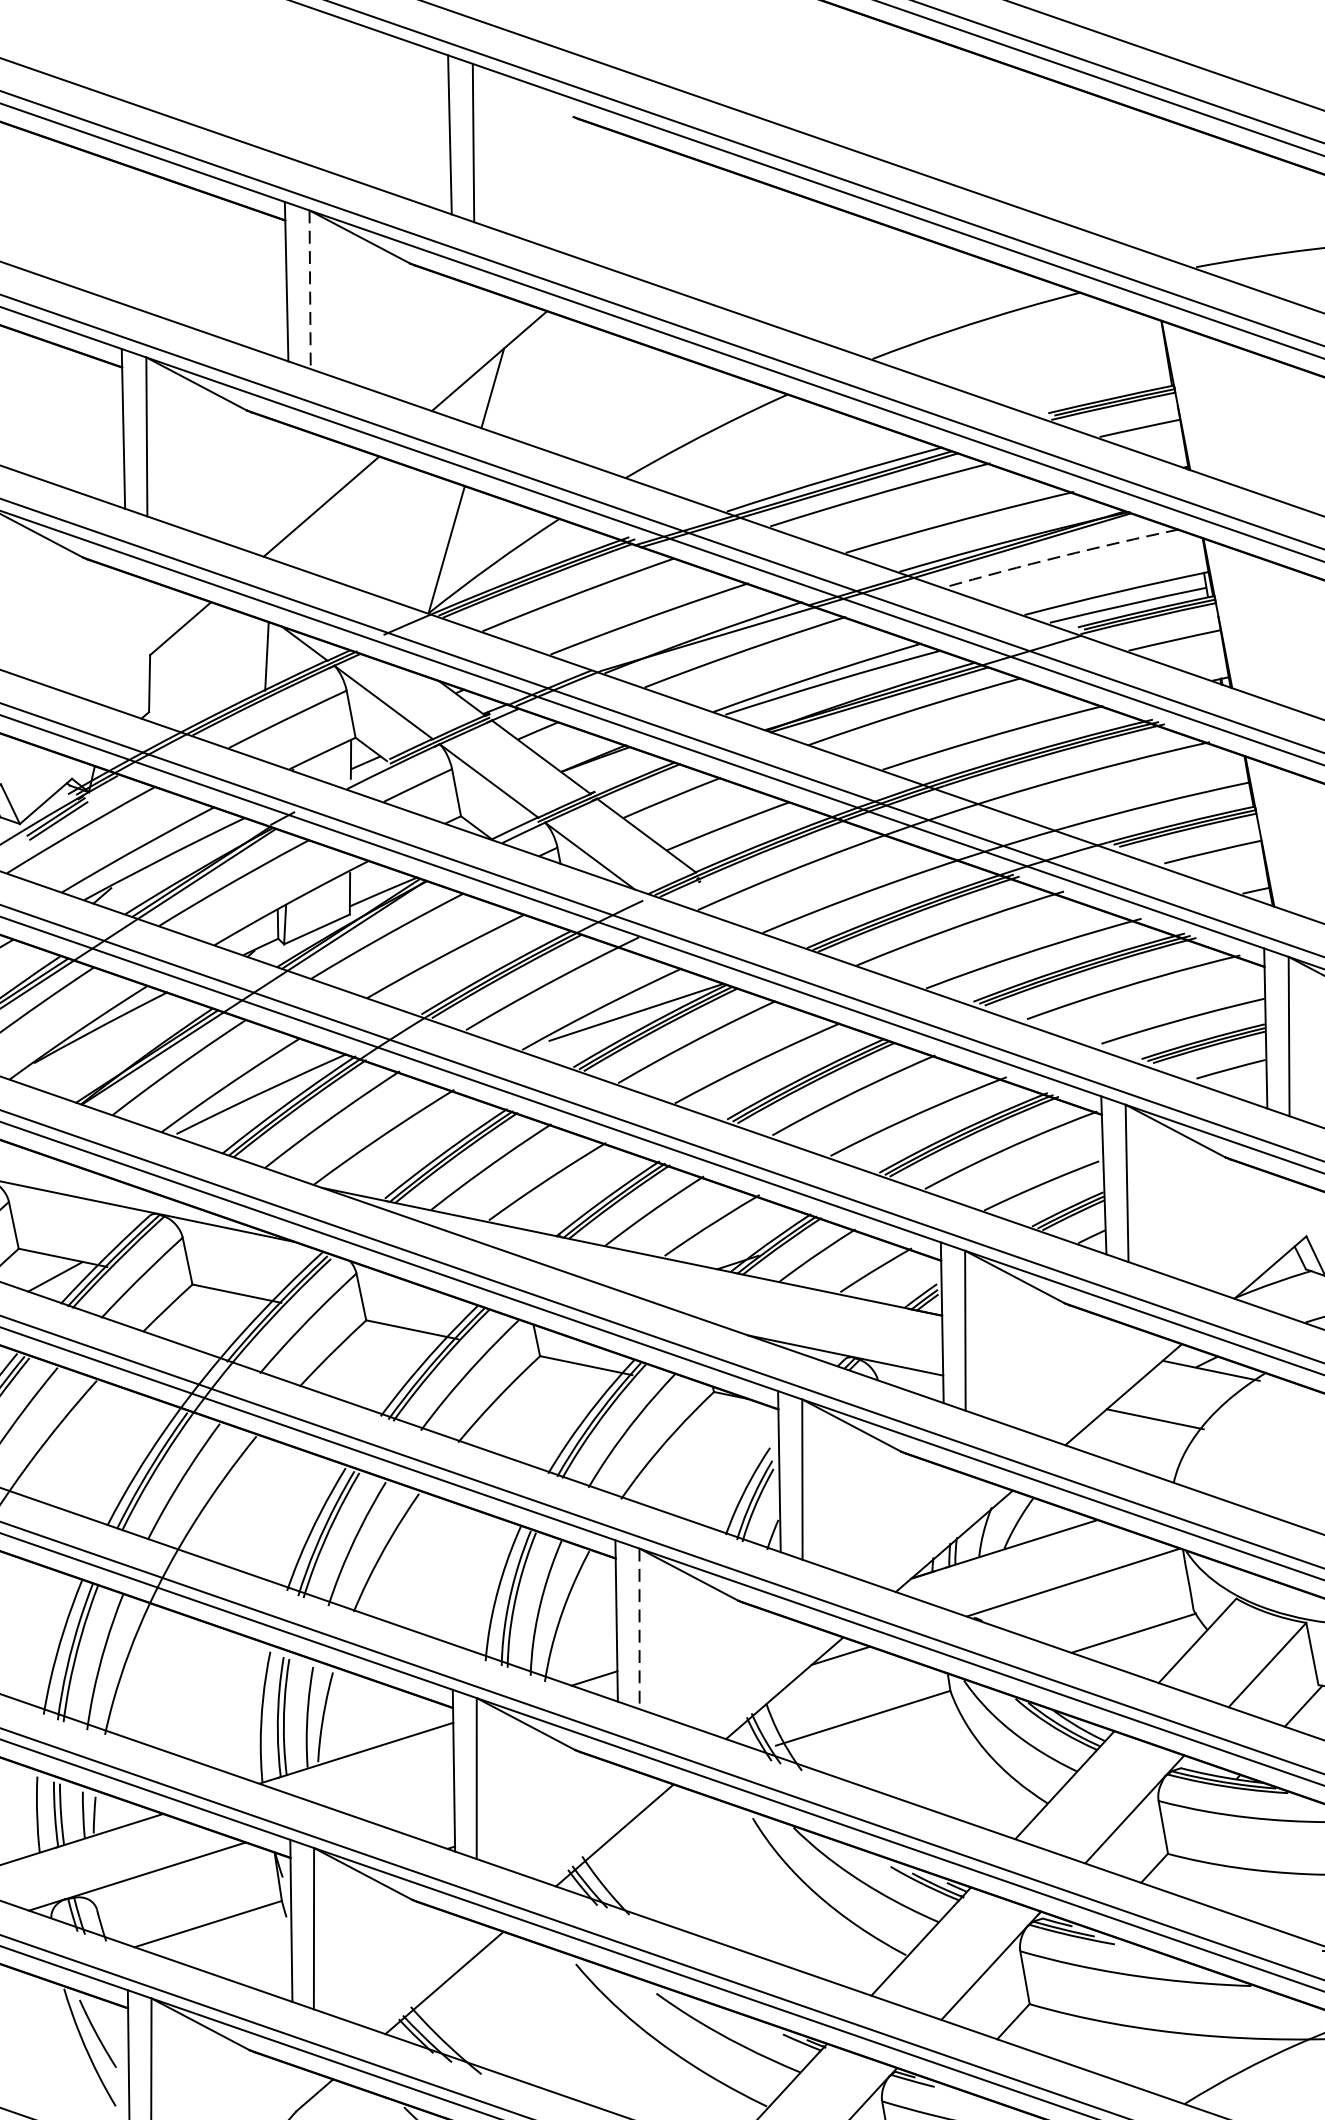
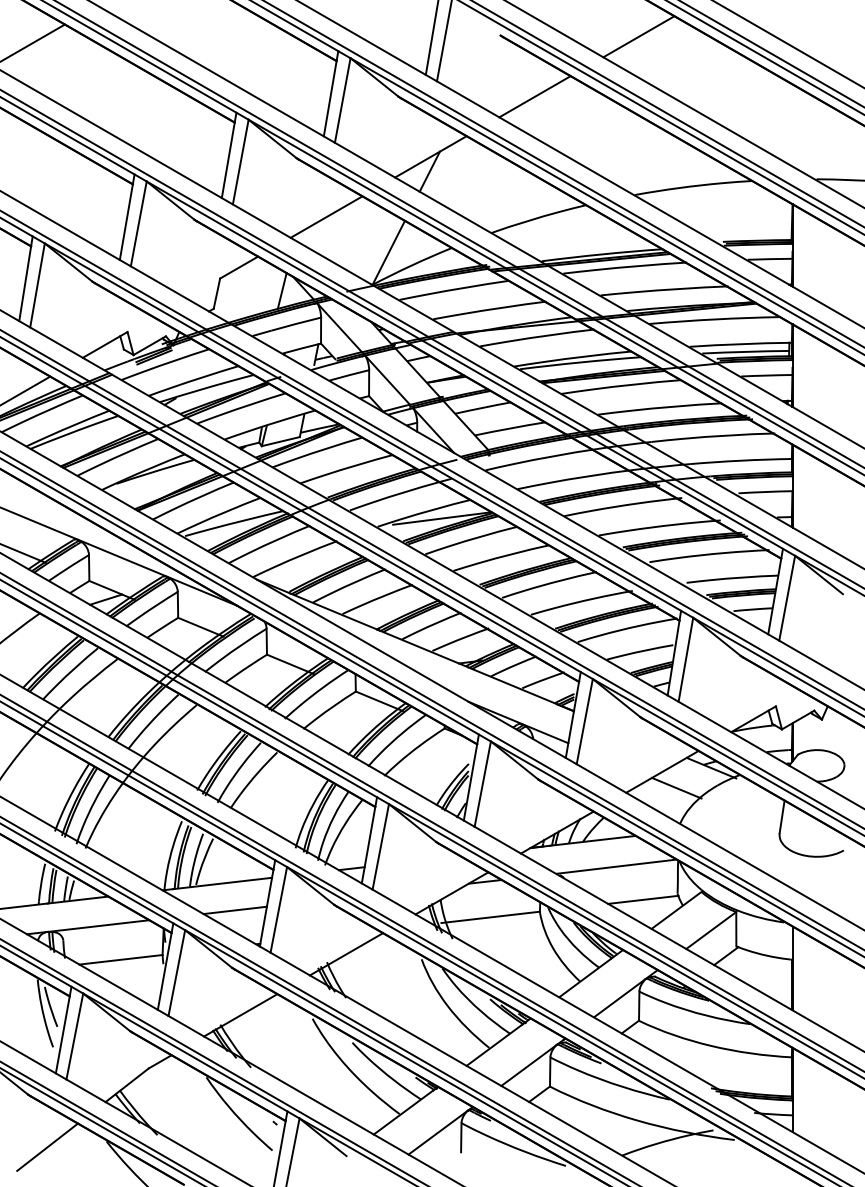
line: (823, 70) -> (638, 36), added
line: (656, 215) -> (534, 96), added
line: (309, 289) -> (342, 100), dashed -> solid
arc: (1060, 556) -> (714, 319), dashed -> solid
line: (638, 1628) -> (380, 846), dashed -> solid
line: (396, 1795) -> (234, 910), added

